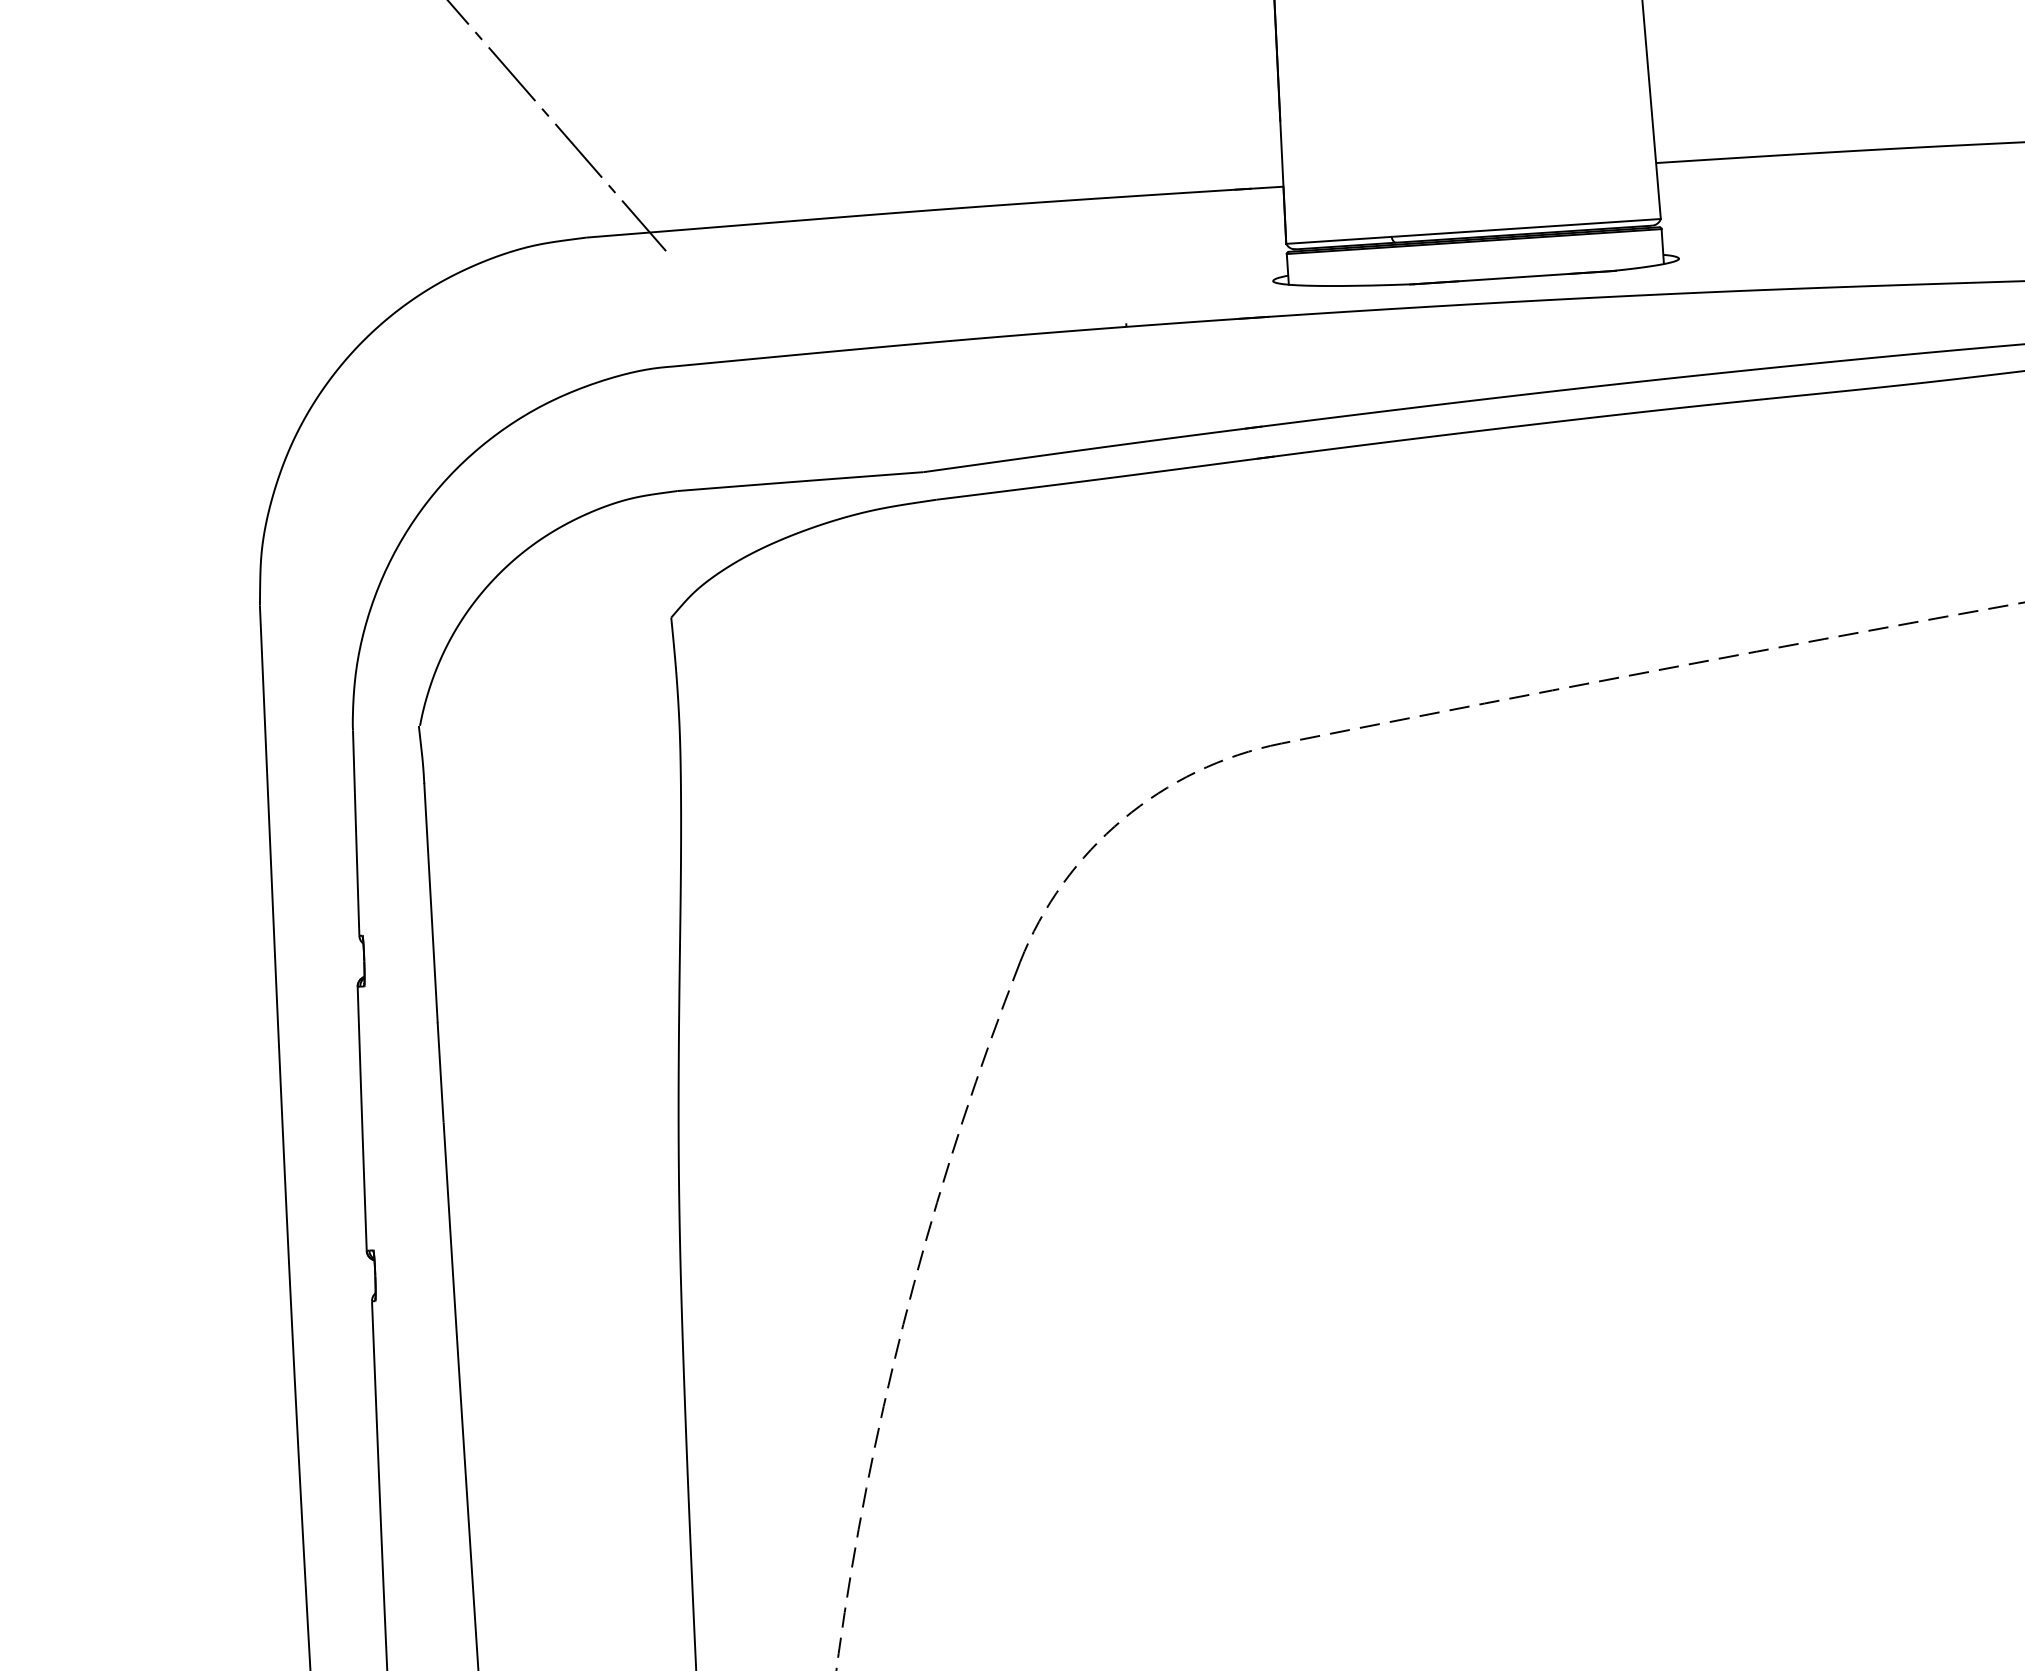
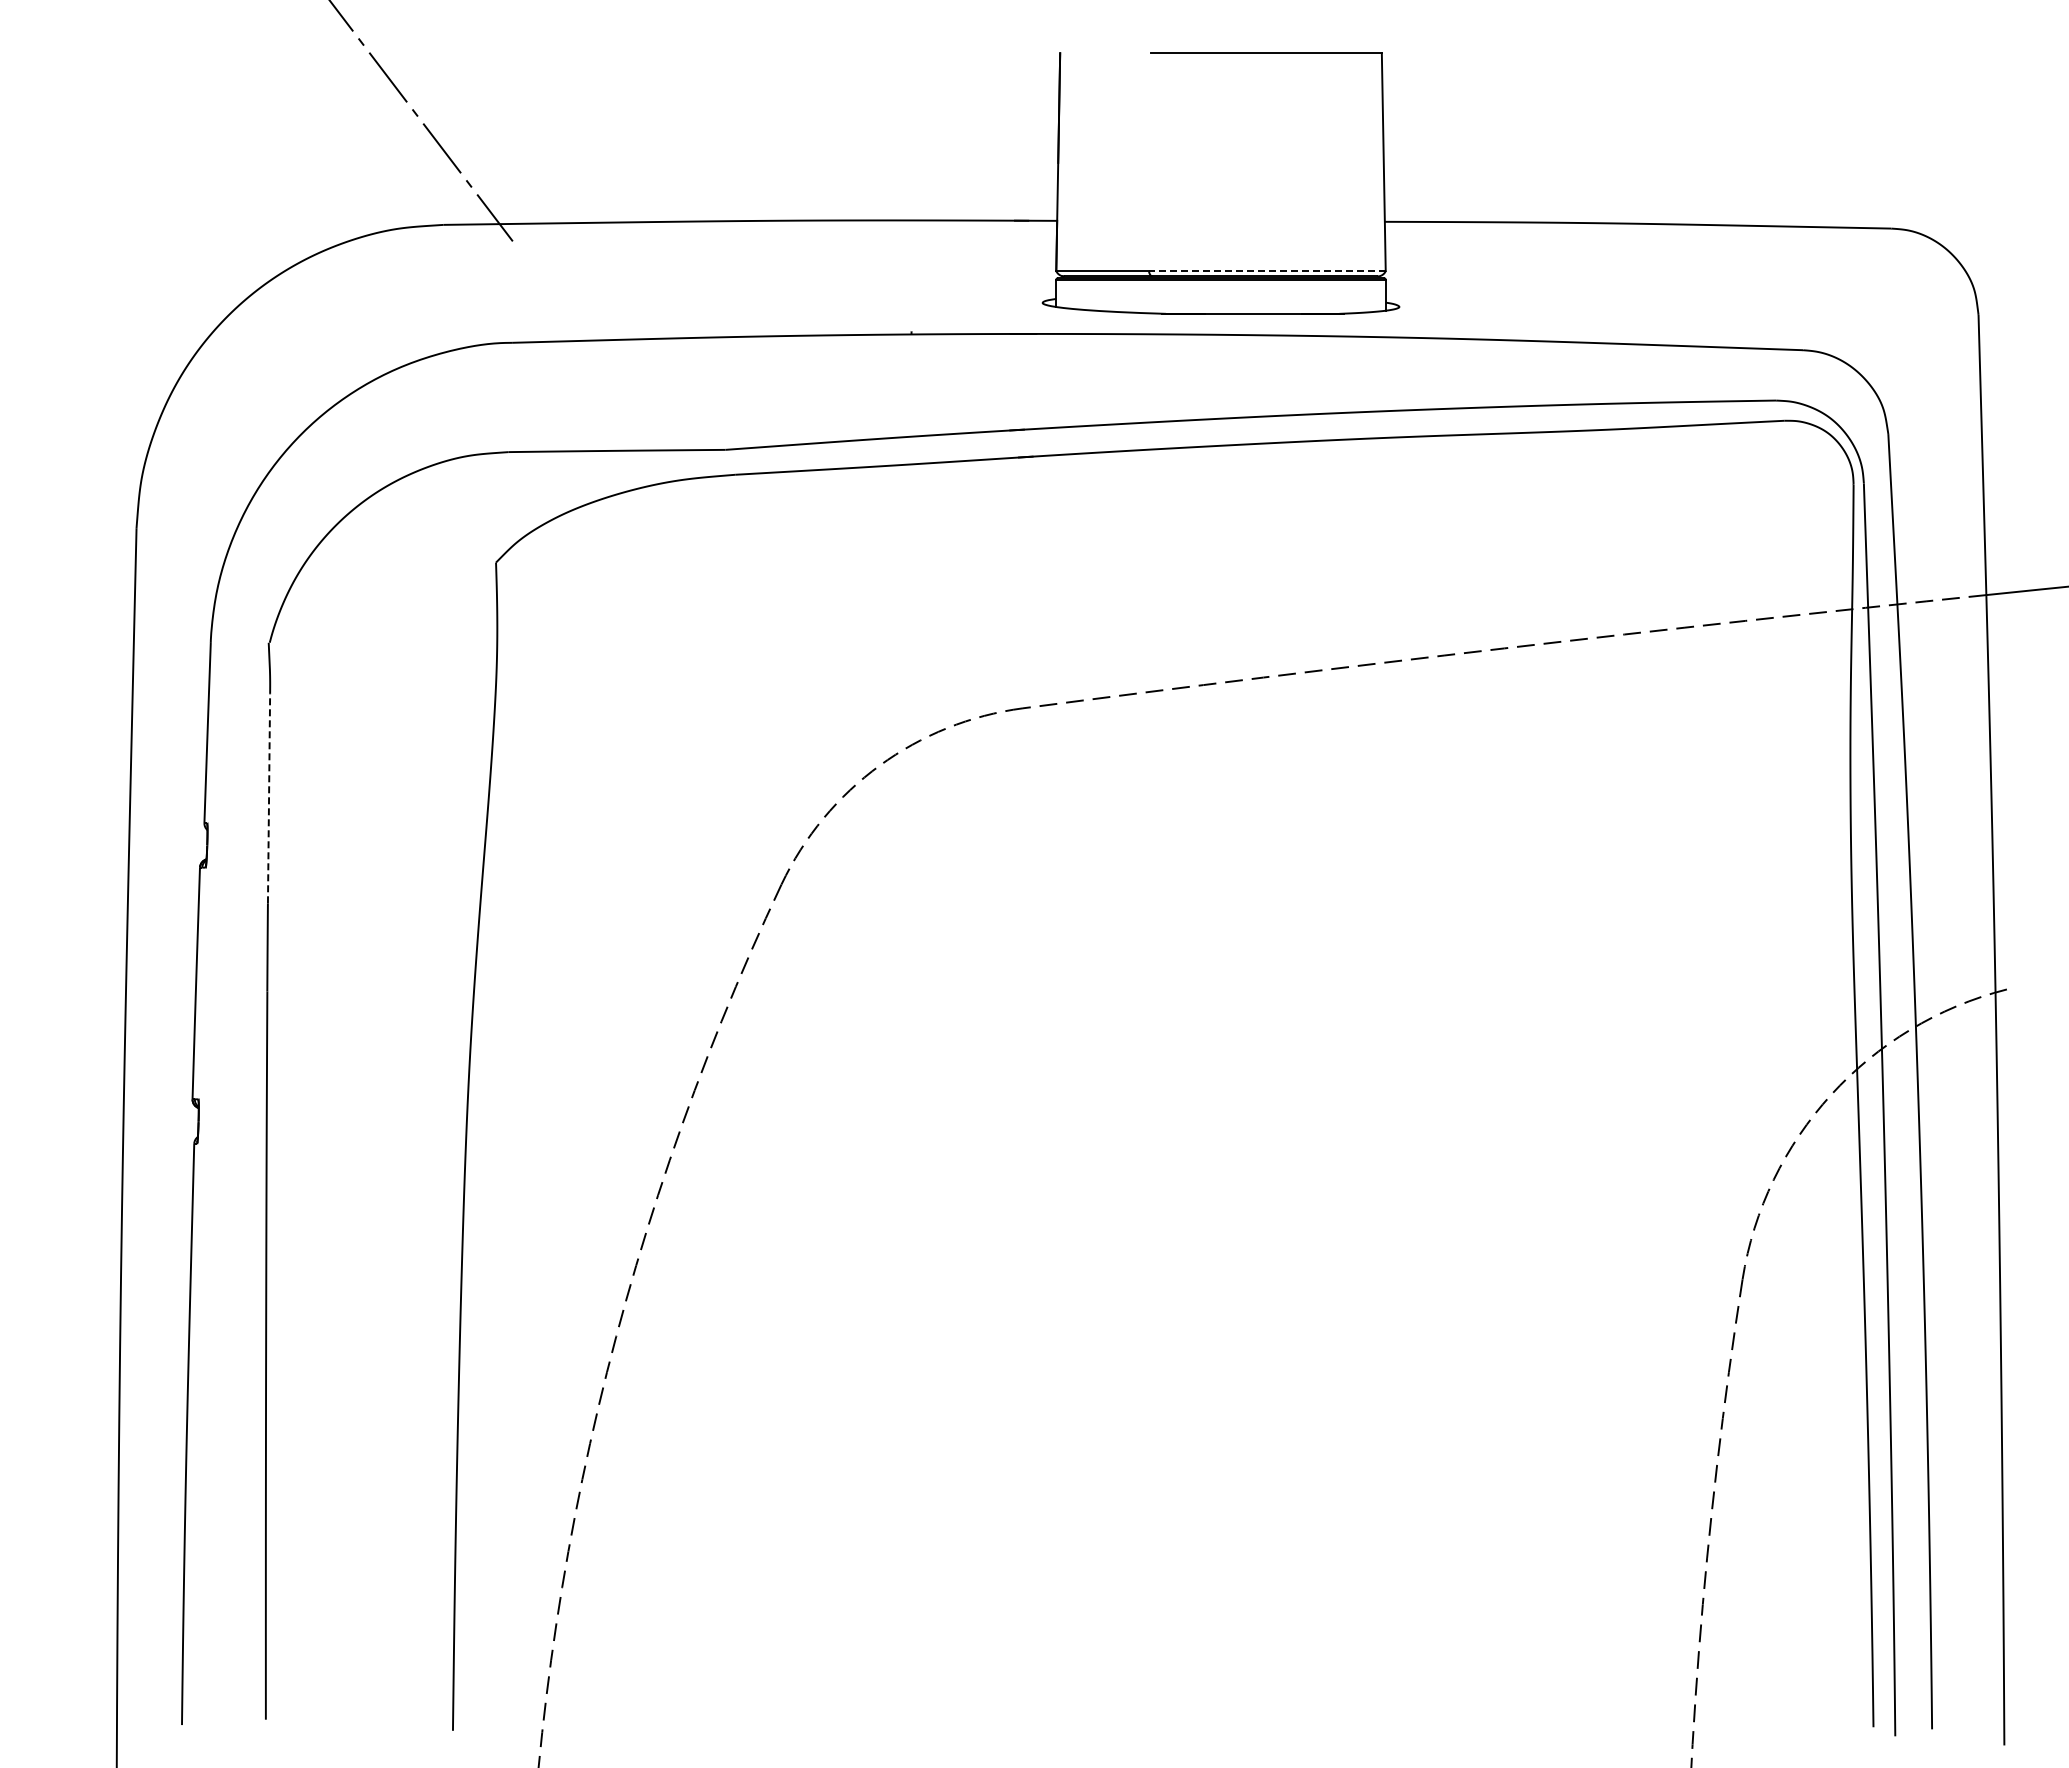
line: (1525, 228) -> (1266, 271), solid -> dashed
line: (431, 902) -> (269, 798), solid -> dashed

